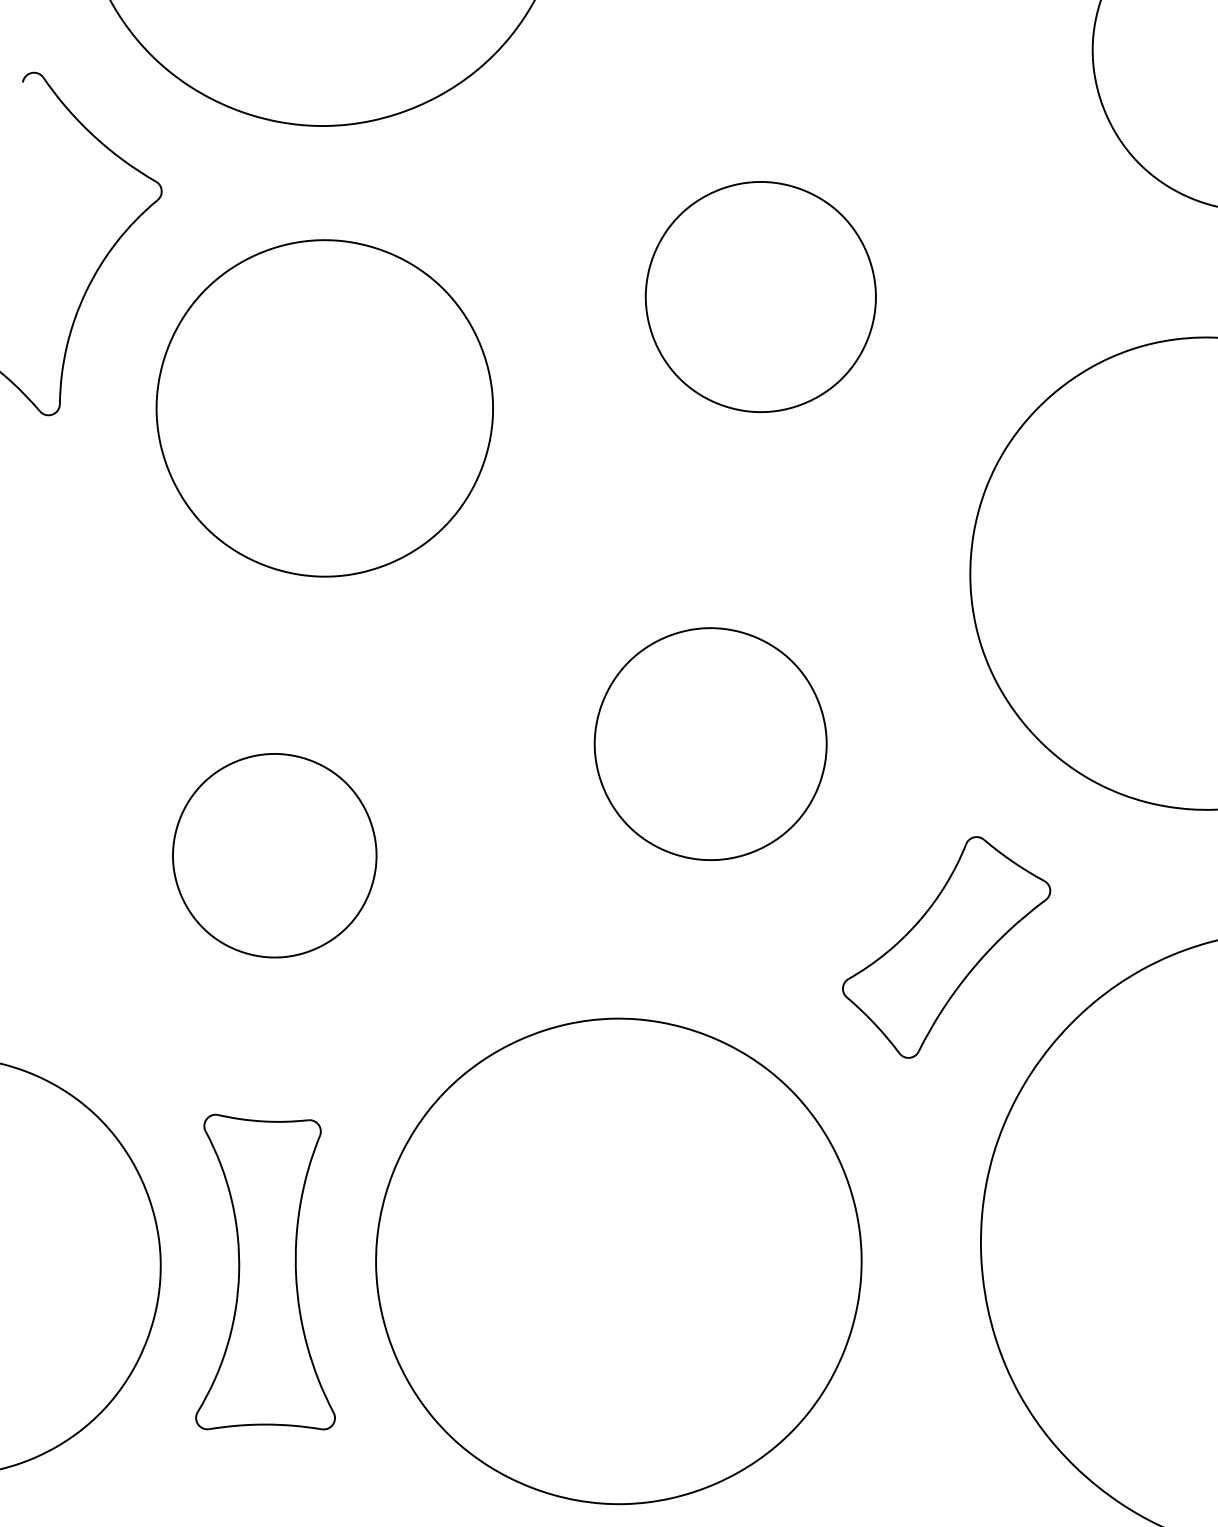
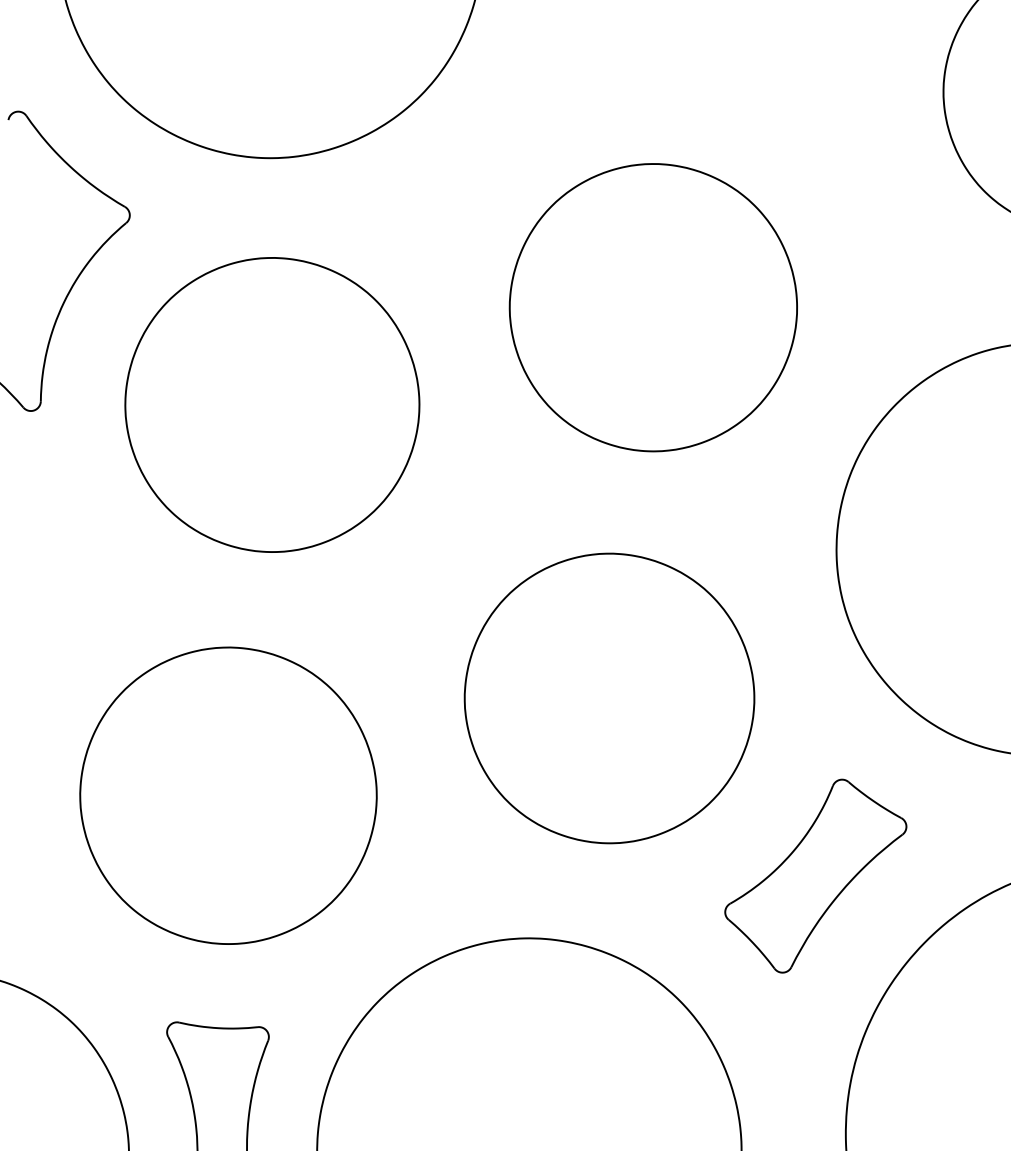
part: (760, 296) -> (653, 307), size x1.43
part: (710, 743) -> (609, 697), size x1.43
part: (274, 855) -> (228, 795), size x1.67

